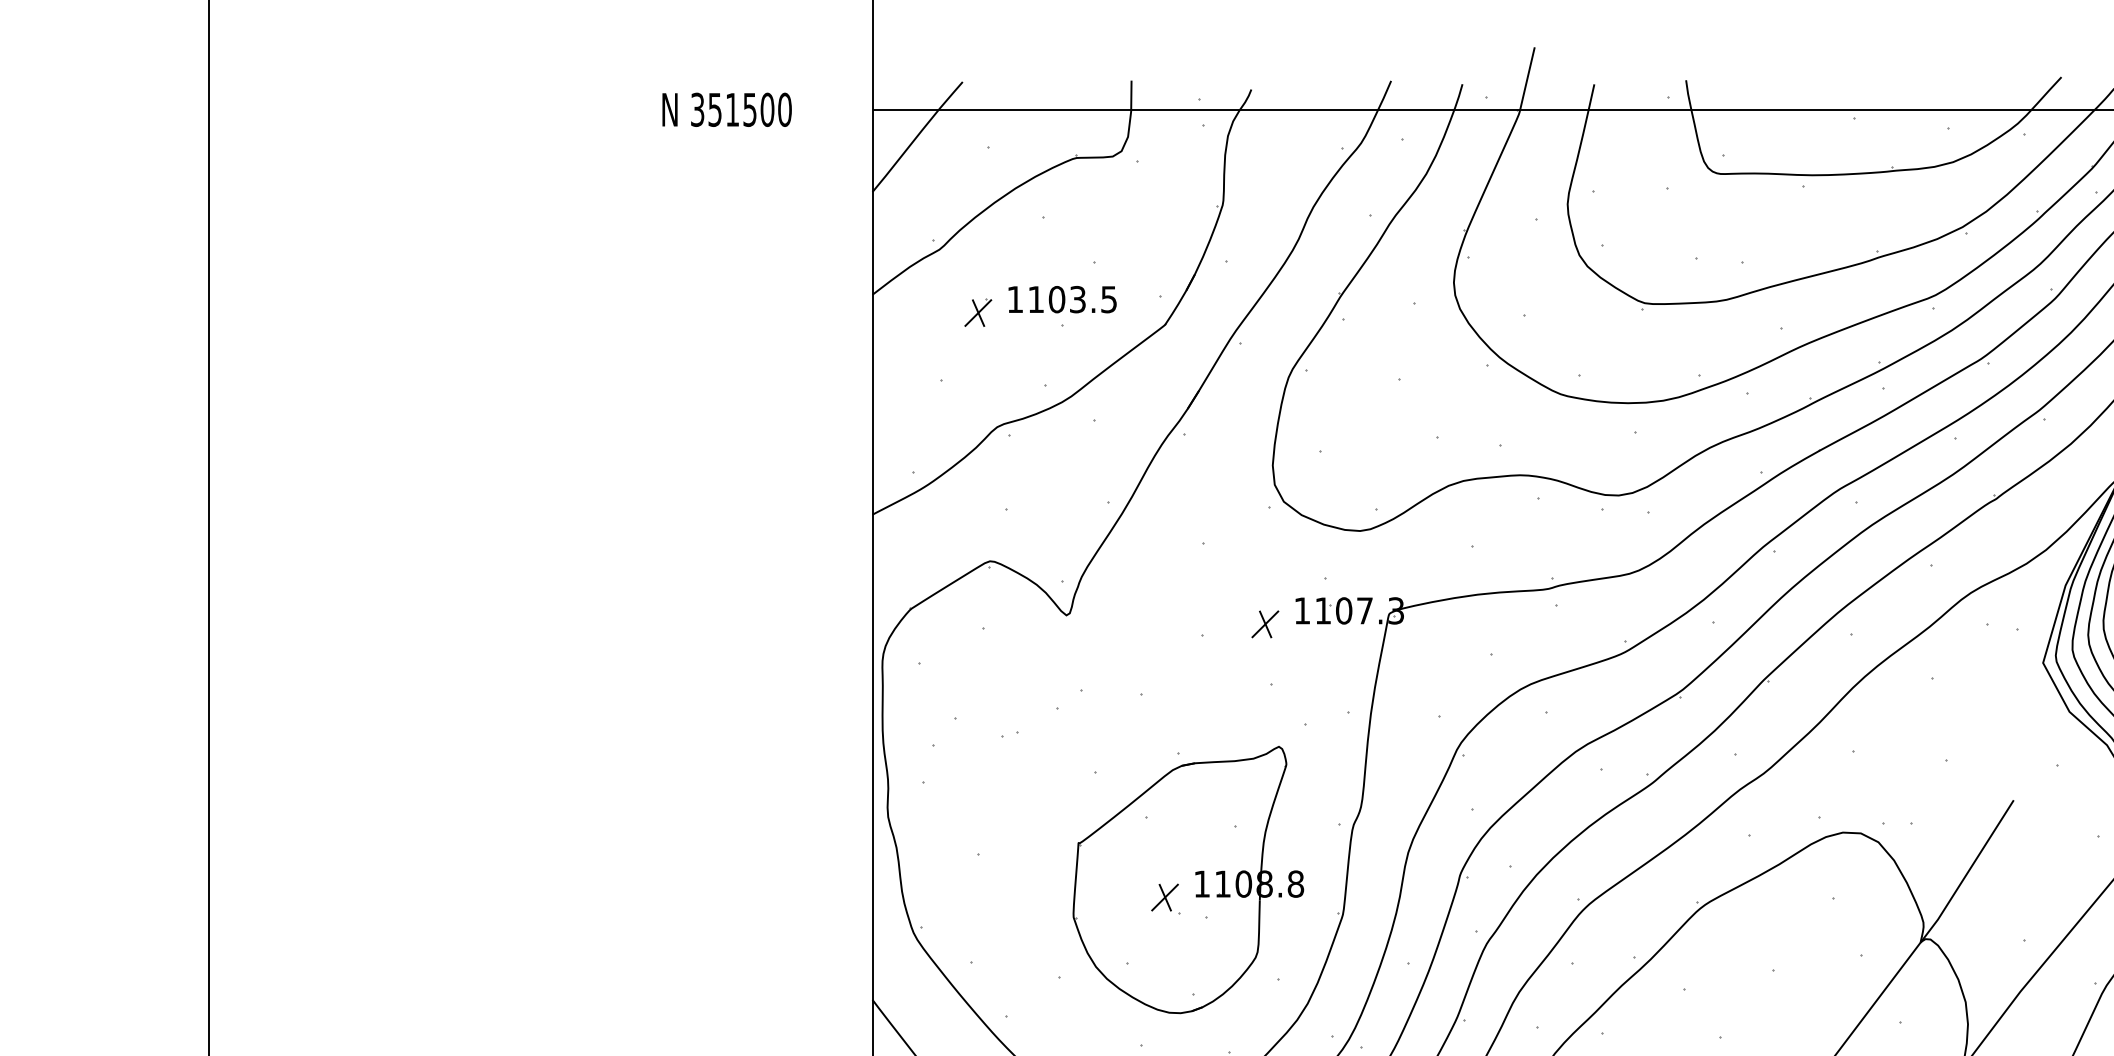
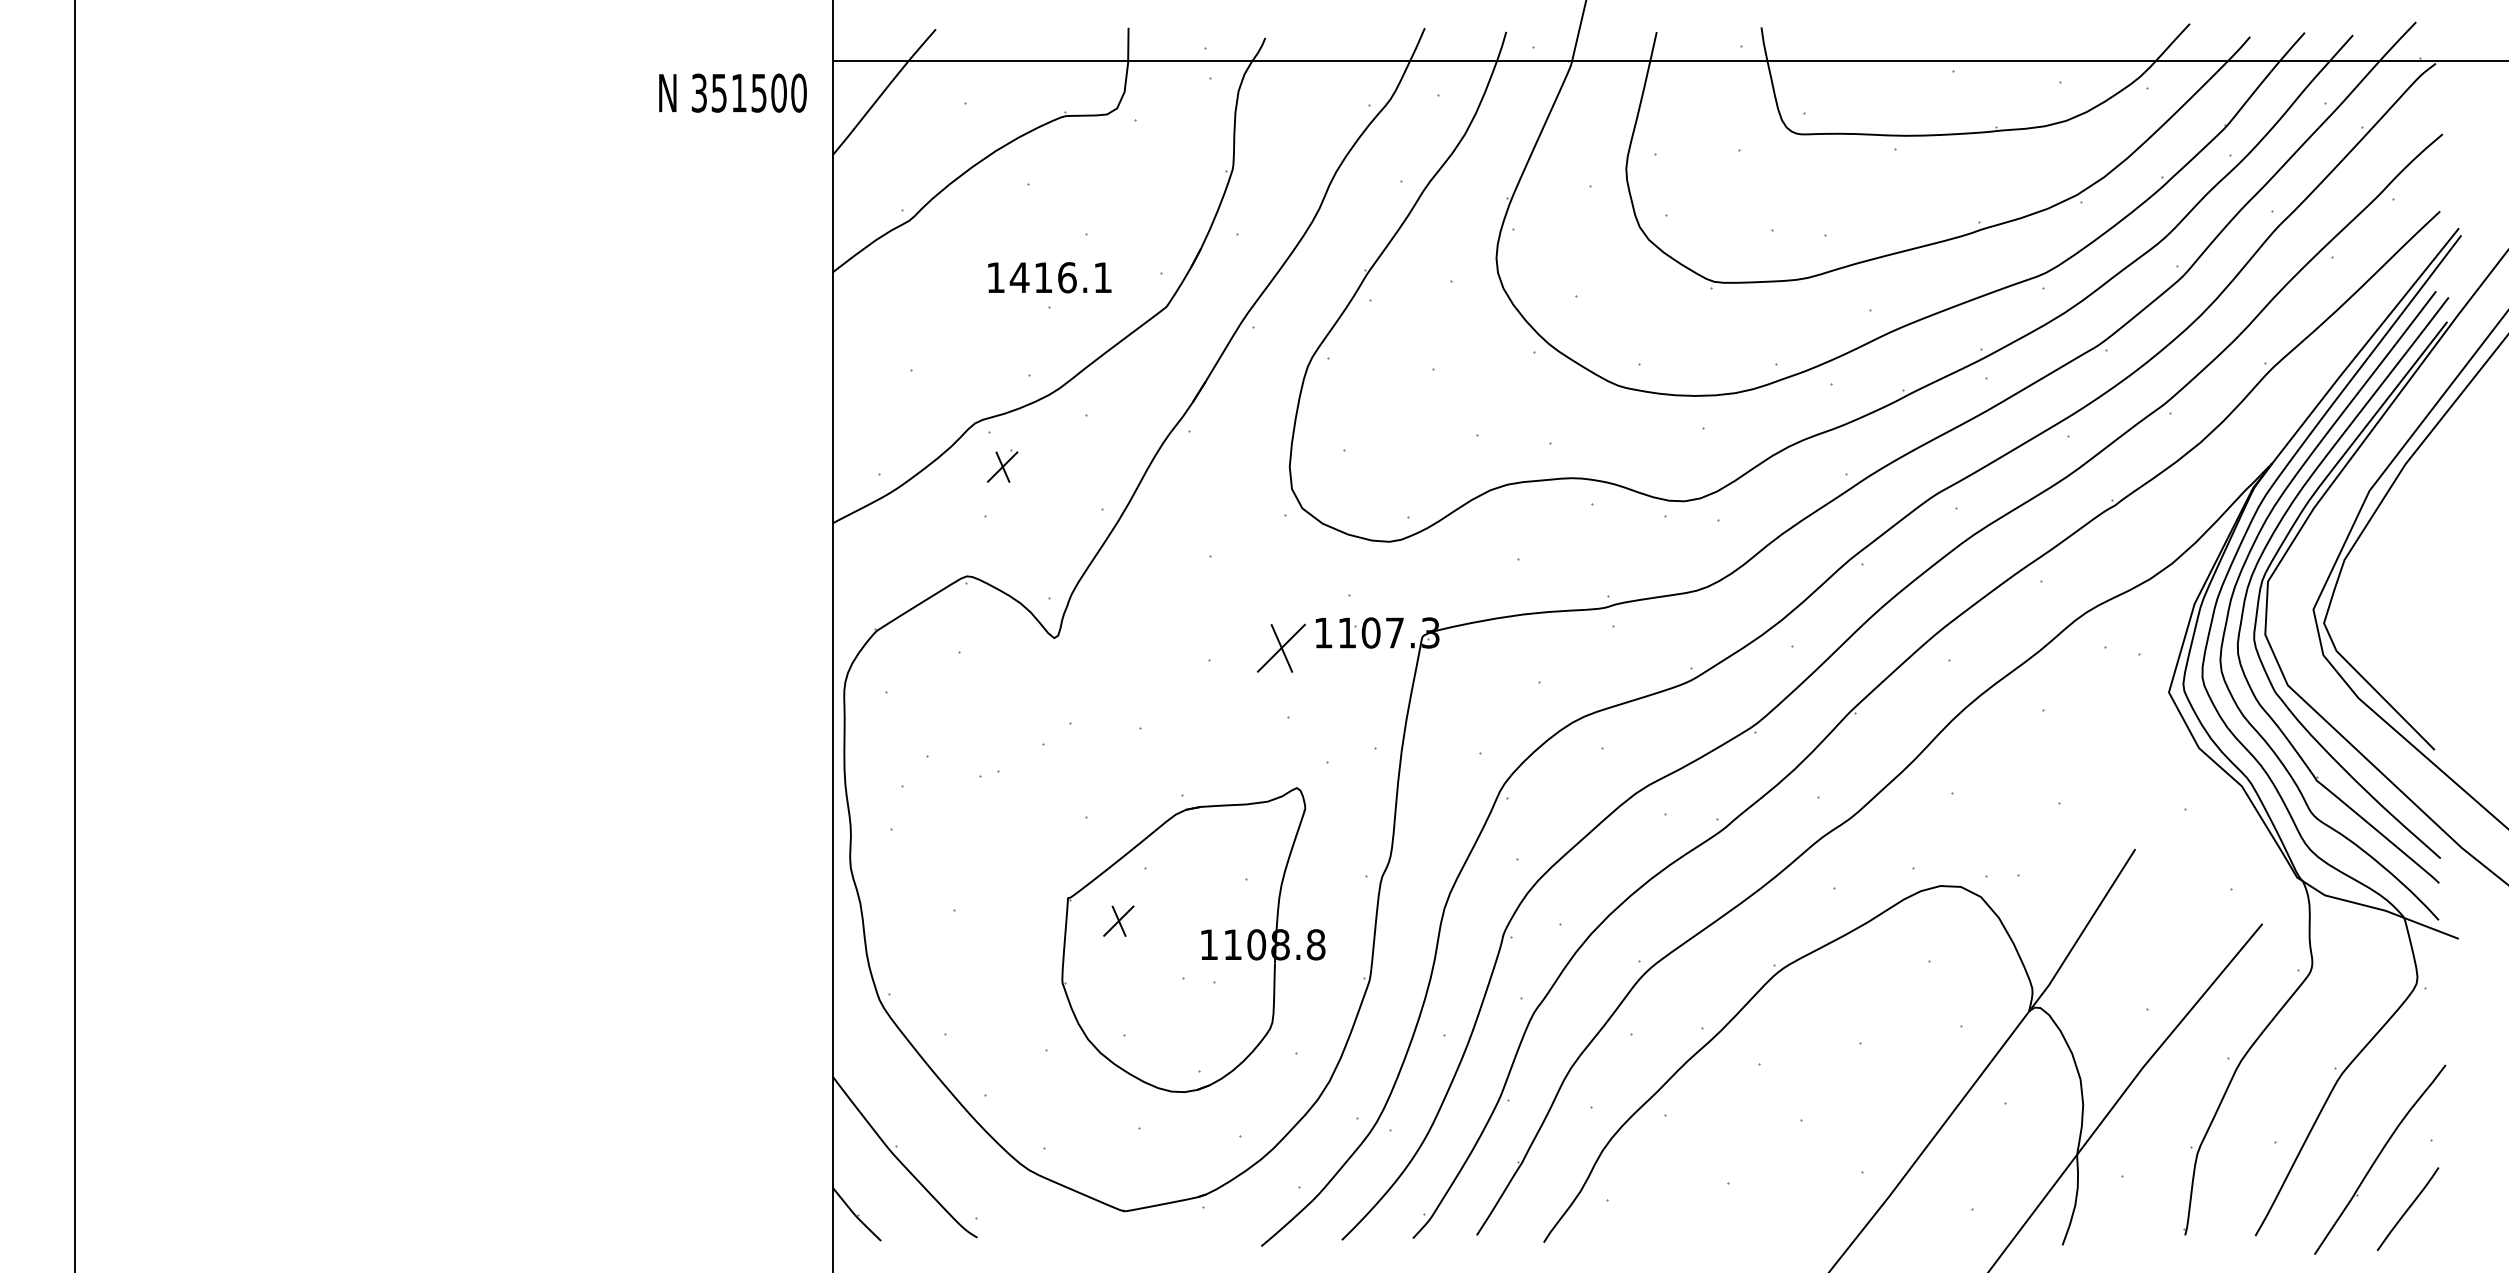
text: (726, 109) -> (732, 92), moved
text: (1071, 299) -> (1060, 277), 1103.5 -> 1416.1
part: (978, 311) -> (1002, 465), moved
part: (1264, 624) -> (1280, 648), size x1.6
part: (1164, 896) -> (1118, 920), moved

